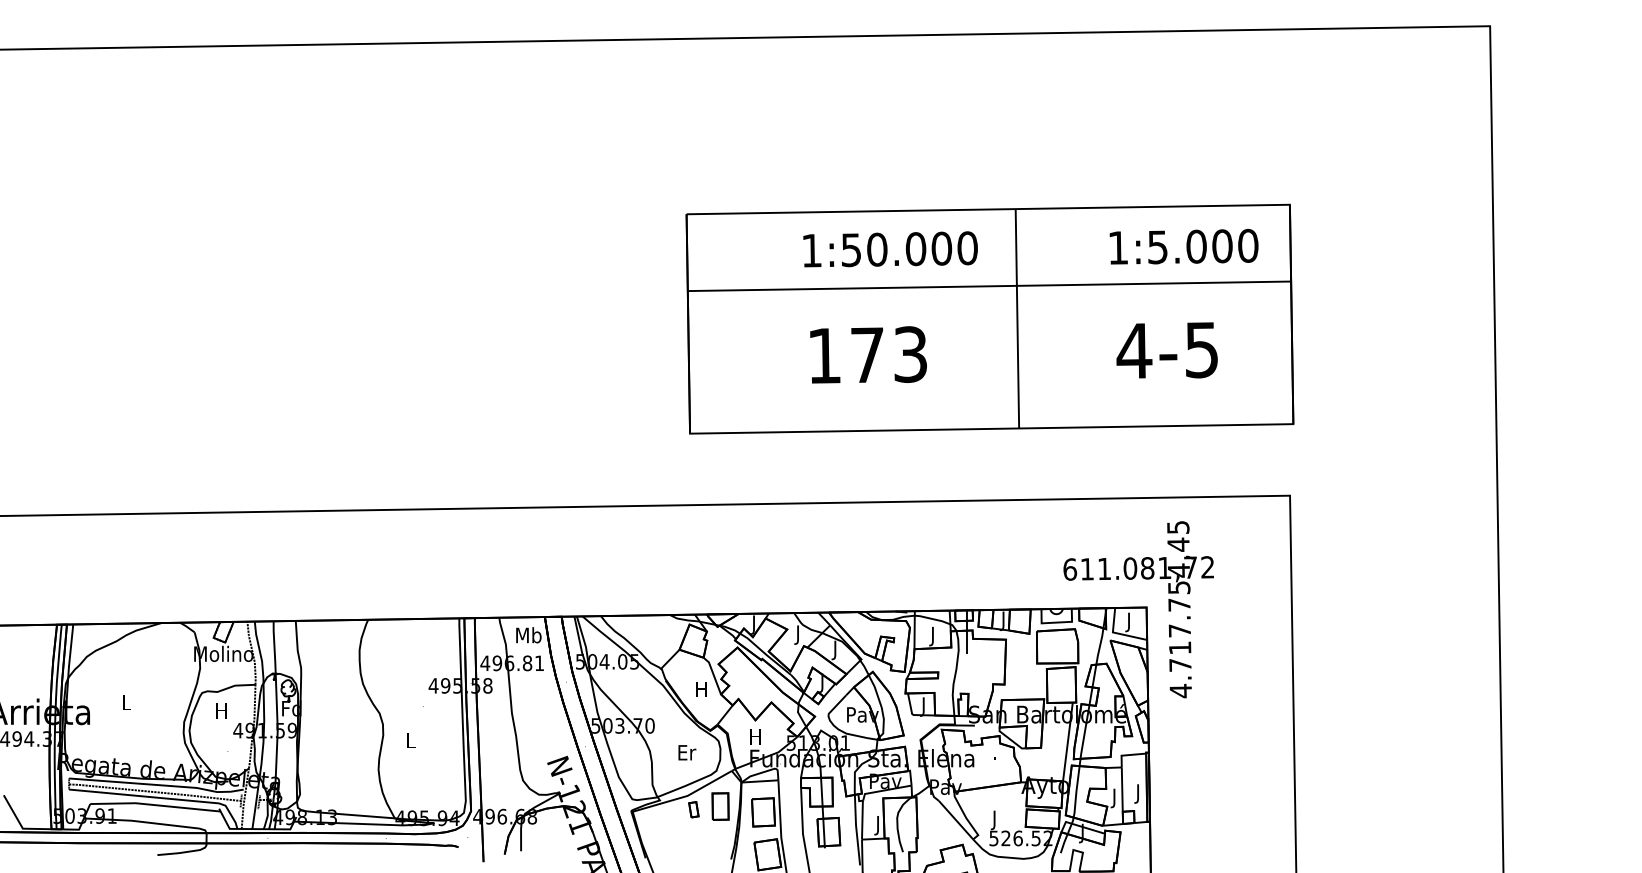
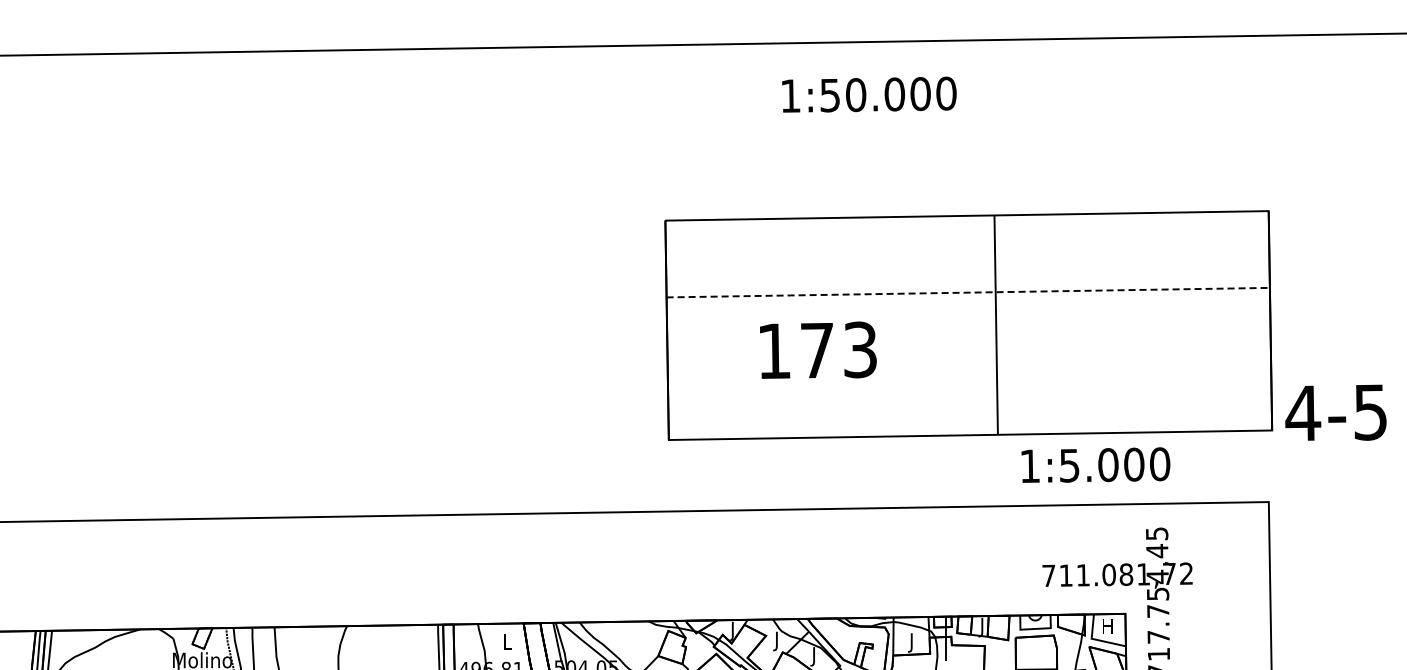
text: (1183, 246) -> (1095, 464), moved
text: (890, 249) -> (869, 94), moved
line: (989, 286) -> (968, 292), solid -> dashed
text: (1166, 350) -> (1335, 412), moved
text: (868, 354) -> (818, 349), moved
text: (1070, 569) -> (1049, 575), 611.081,72 -> 711.081,72
text: (1128, 622) -> (1107, 628), J -> H
text: (528, 635) -> (507, 641), Mb -> L

